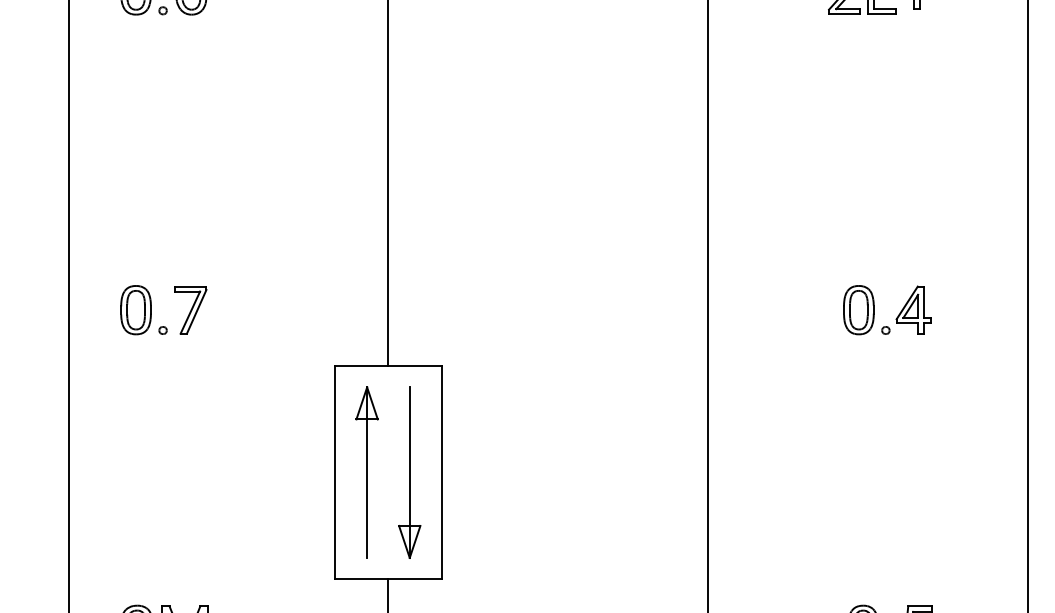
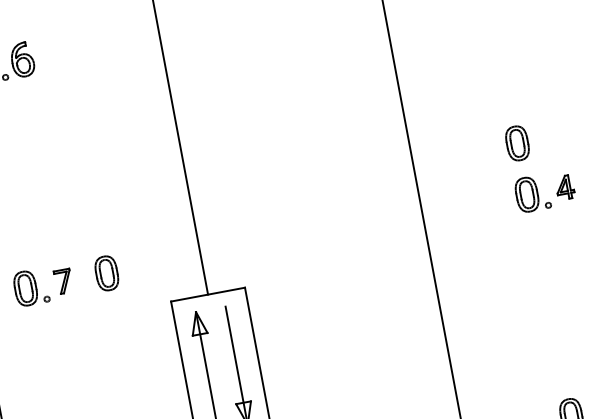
part: (858, 236) -> (517, 143), added
part: (913, 309) -> (564, 187), size x0.7
part: (190, 310) -> (63, 281), size x0.7
part: (252, 310) -> (106, 273), added

